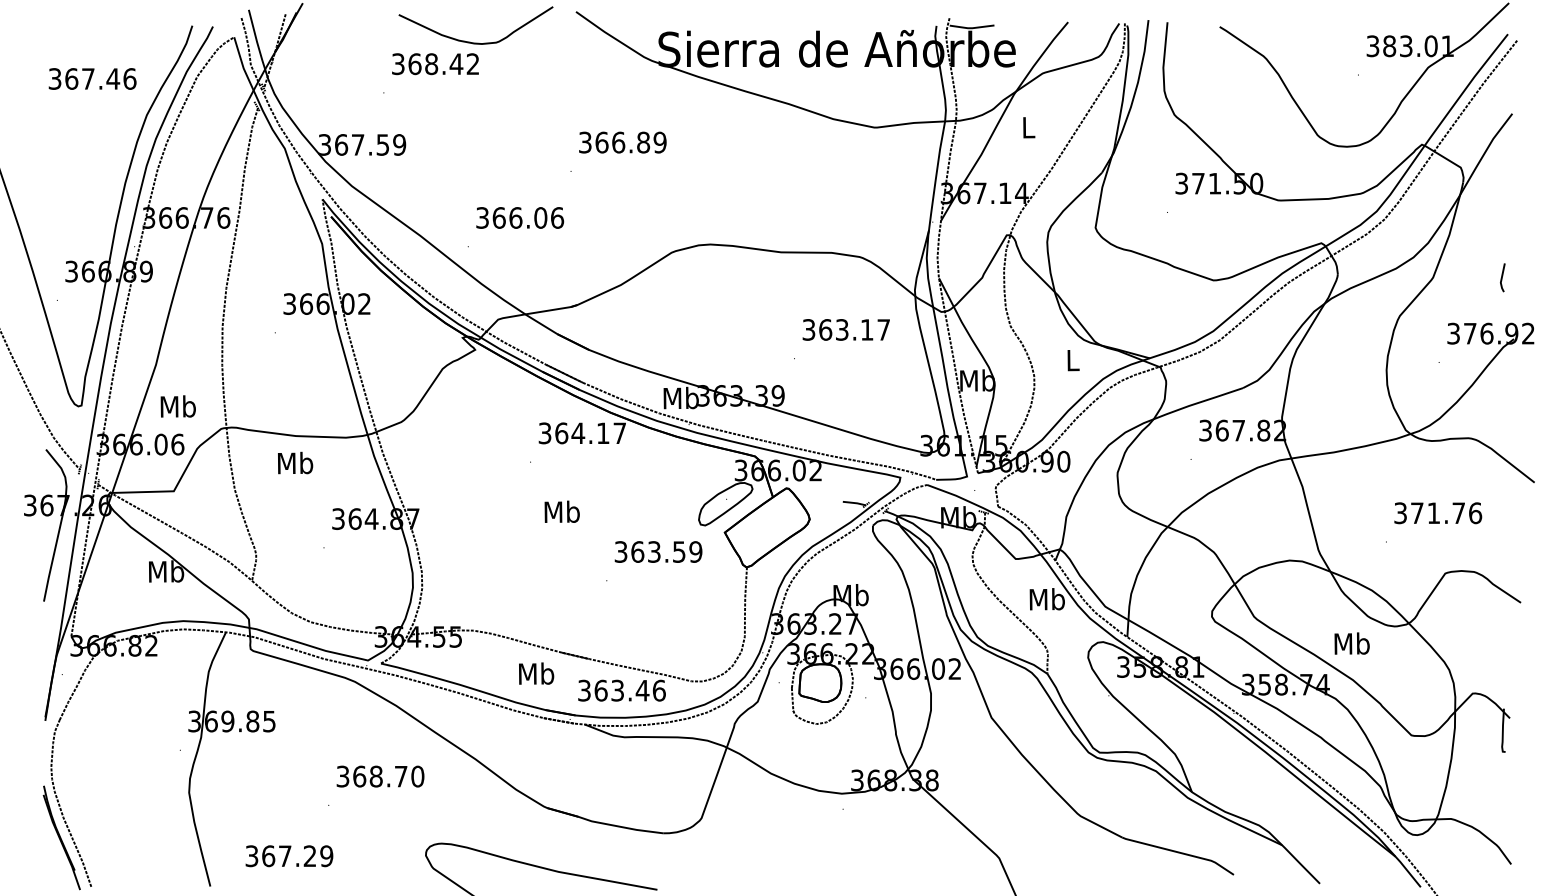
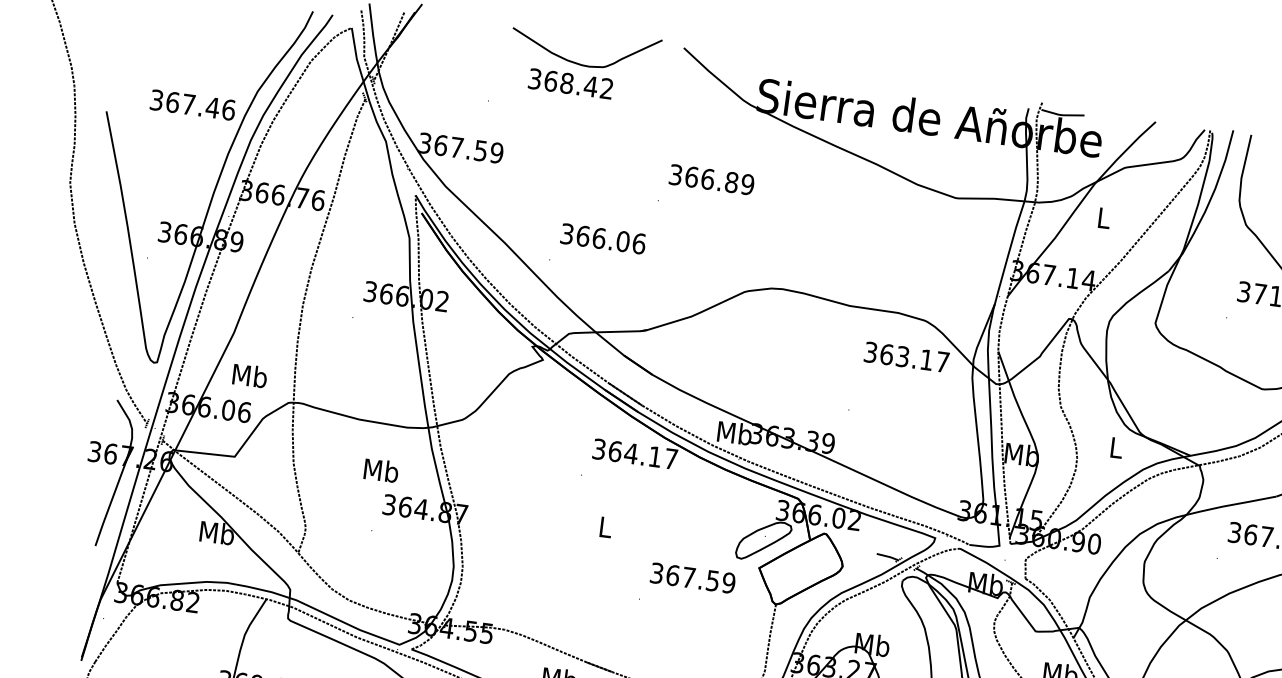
text: (435, 64) -> (570, 84), moved
text: (92, 78) -> (192, 104), moved
text: (845, 329) -> (906, 356), moved
text: (295, 462) -> (381, 469), moved
text: (561, 511) -> (604, 526), Mb -> L
text: (654, 551) -> (689, 577), 363.59 -> 367.59

